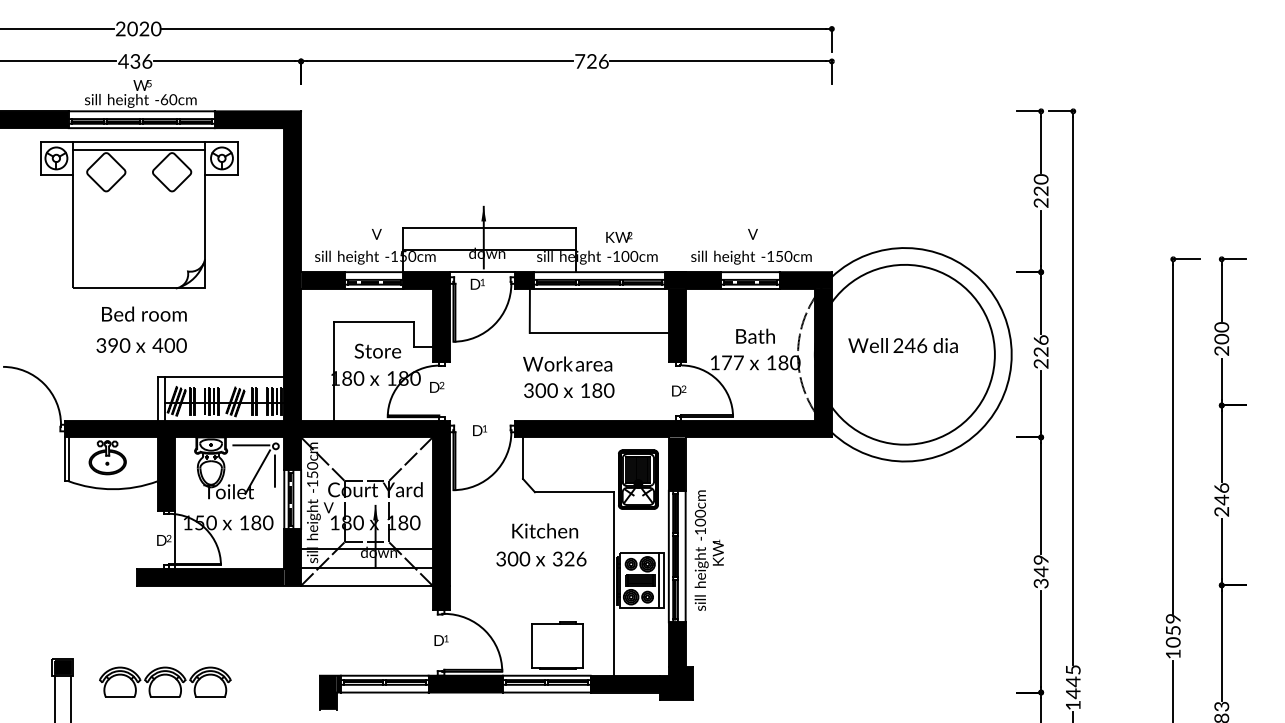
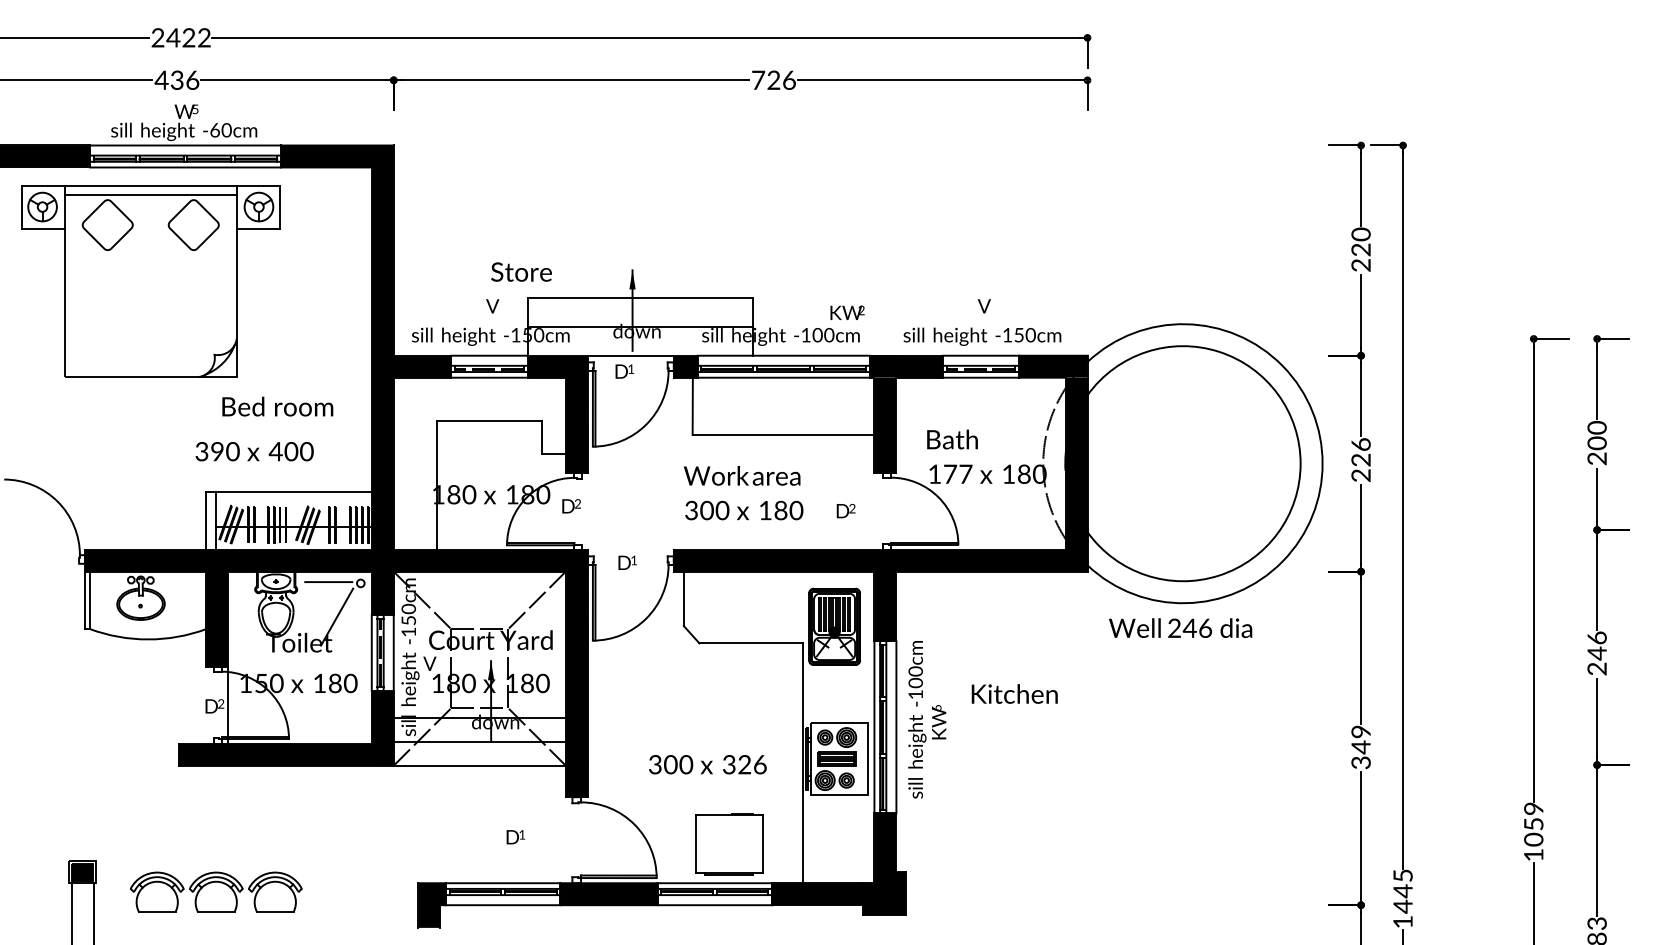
text: (144, 28) -> (189, 37), 2020 -> 2422
part: (139, 215) -> (151, 281), moved
text: (619, 236) -> (847, 311), moved
text: (144, 313) -> (277, 405), moved
text: (755, 335) -> (952, 438), moved
text: (141, 345) -> (254, 451), moved
text: (902, 345) -> (1179, 628), moved
text: (377, 350) -> (521, 271), moved
text: (679, 390) -> (846, 510), moved
line: (274, 470) -> (358, 614), removed
text: (545, 530) -> (1015, 693), moved
text: (716, 541) -> (936, 707), 1 -> 6
text: (541, 558) -> (707, 763), moved
line: (658, 580) -> (860, 758), removed
text: (441, 640) -> (515, 837), moved

